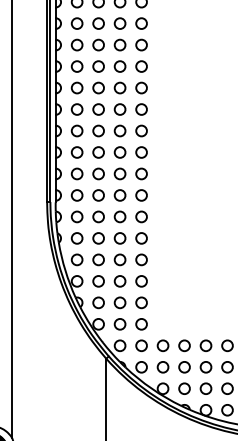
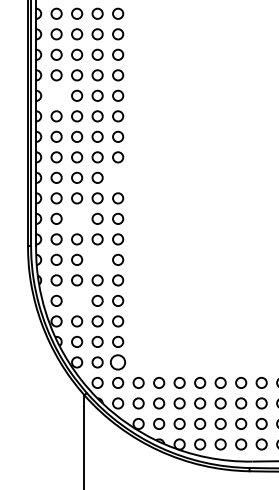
circle: (77, 44) -> (56, 95), removed
circle: (141, 130) -> (118, 177), removed
circle: (99, 173) -> (77, 218), removed
circle: (119, 216) -> (97, 259), removed
circle: (99, 259) -> (77, 300), removed
circle: (141, 324) -> (118, 362), size x1.4

